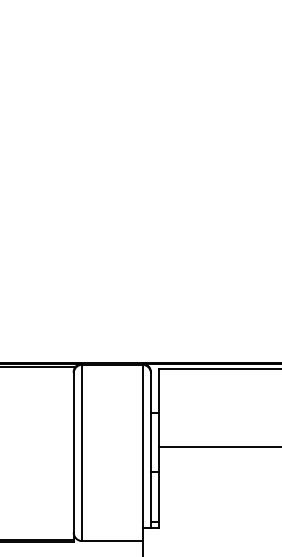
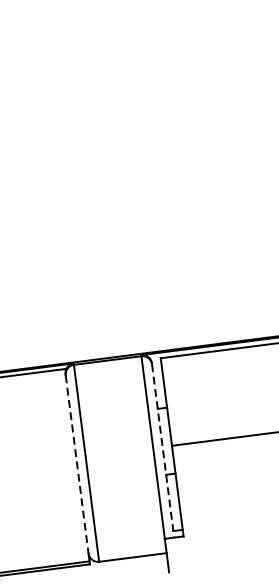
line: (150, 450) -> (162, 450), solid -> dashed
line: (73, 452) -> (76, 464), solid -> dashed

